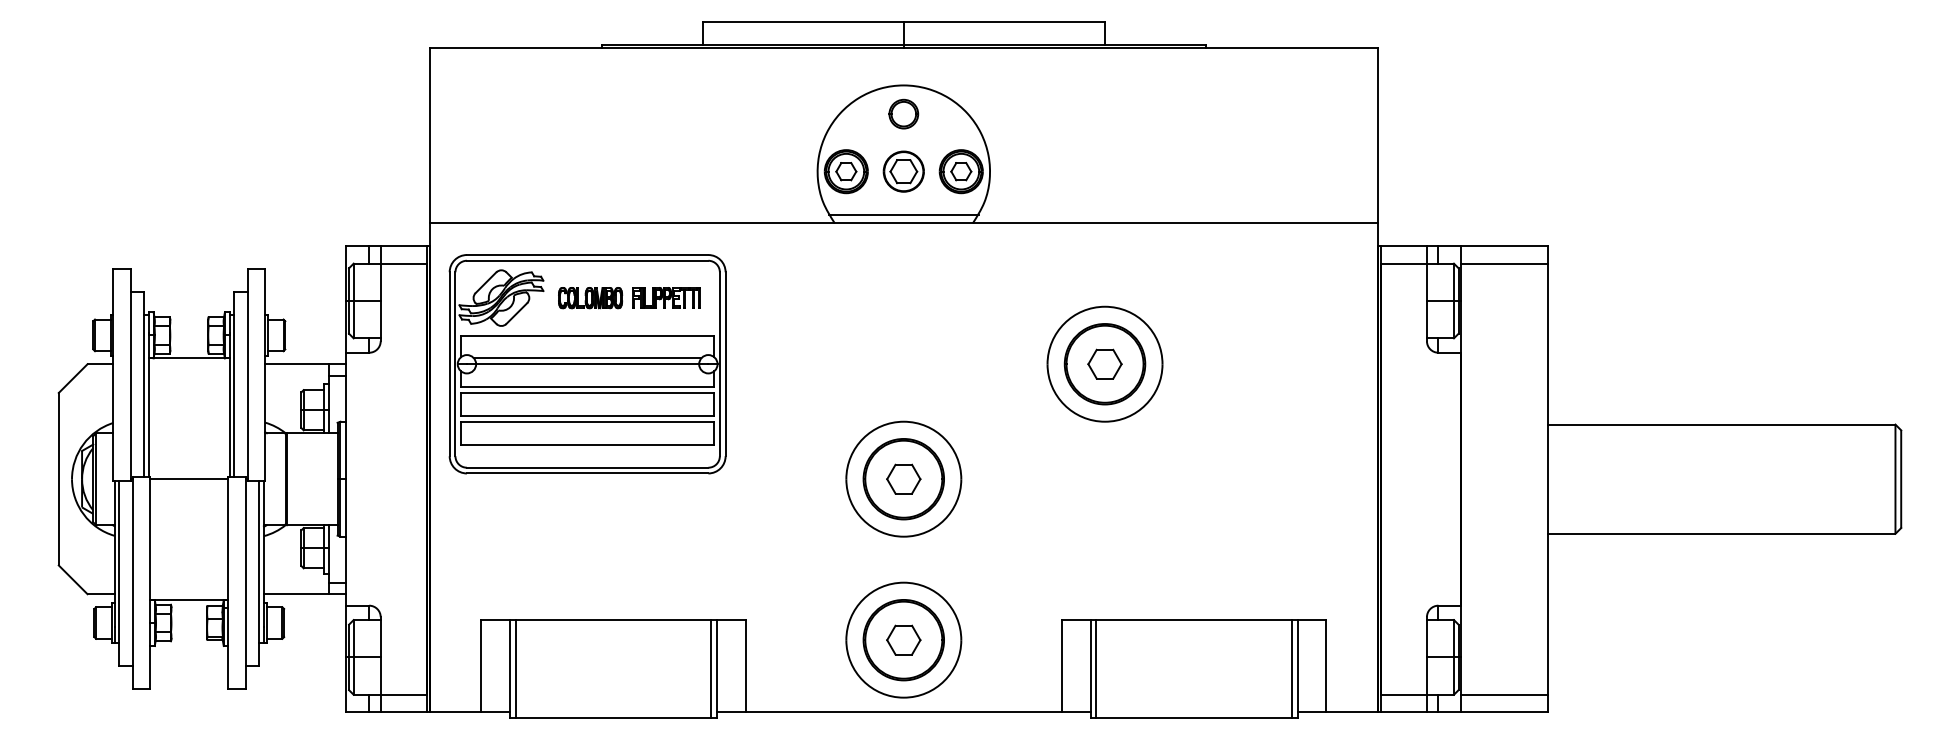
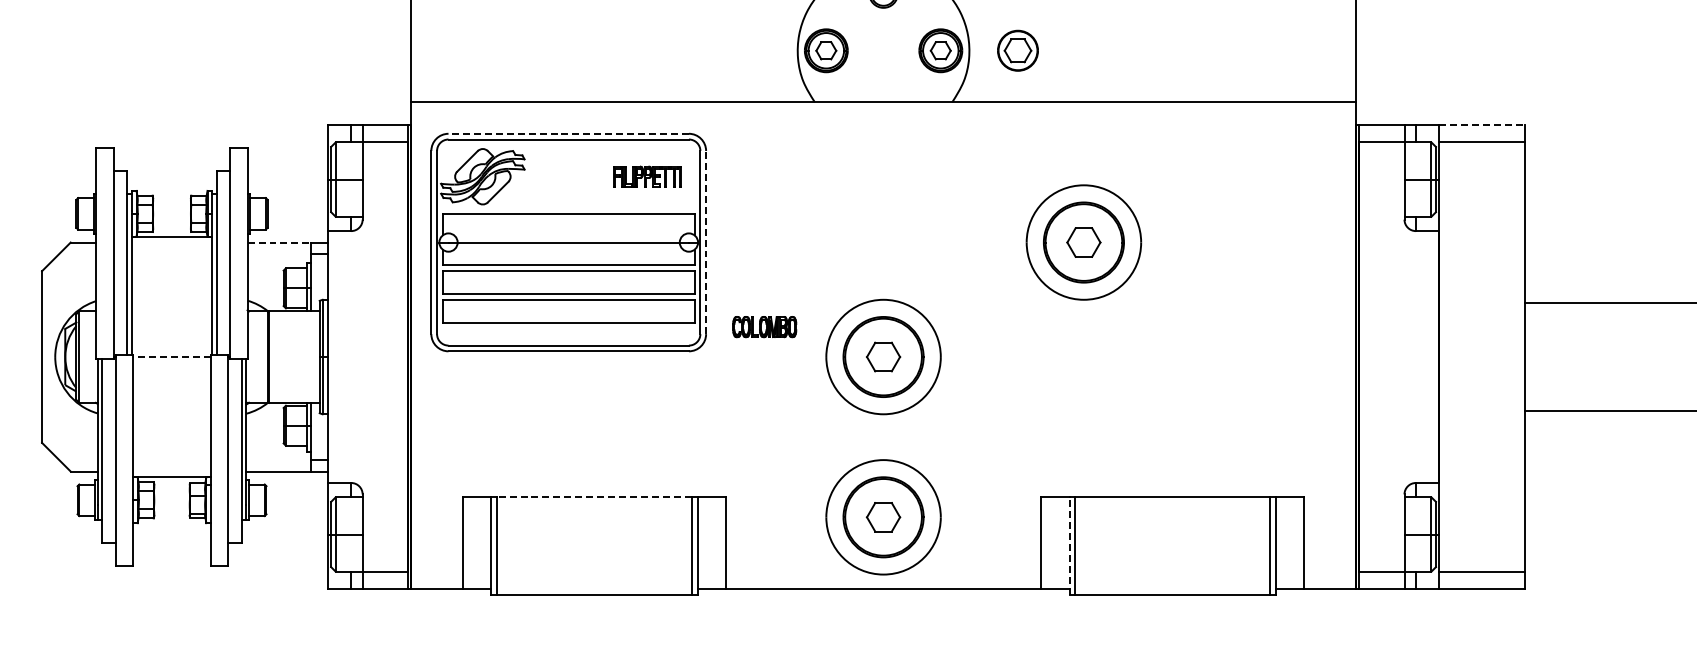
part: (903, 171) -> (1017, 50), moved
line: (903, 214) -> (883, 93), removed
line: (1505, 246) -> (1482, 125), solid -> dashed
line: (587, 255) -> (568, 134), solid -> dashed
part: (590, 298) -> (764, 327), moved
line: (587, 358) -> (568, 236), removed
line: (297, 364) -> (279, 242), solid -> dashed
line: (725, 364) -> (705, 242), solid -> dashed
line: (188, 479) -> (171, 357), solid -> dashed
line: (613, 620) -> (594, 497), solid -> dashed
line: (1090, 668) -> (1069, 545), solid -> dashed

